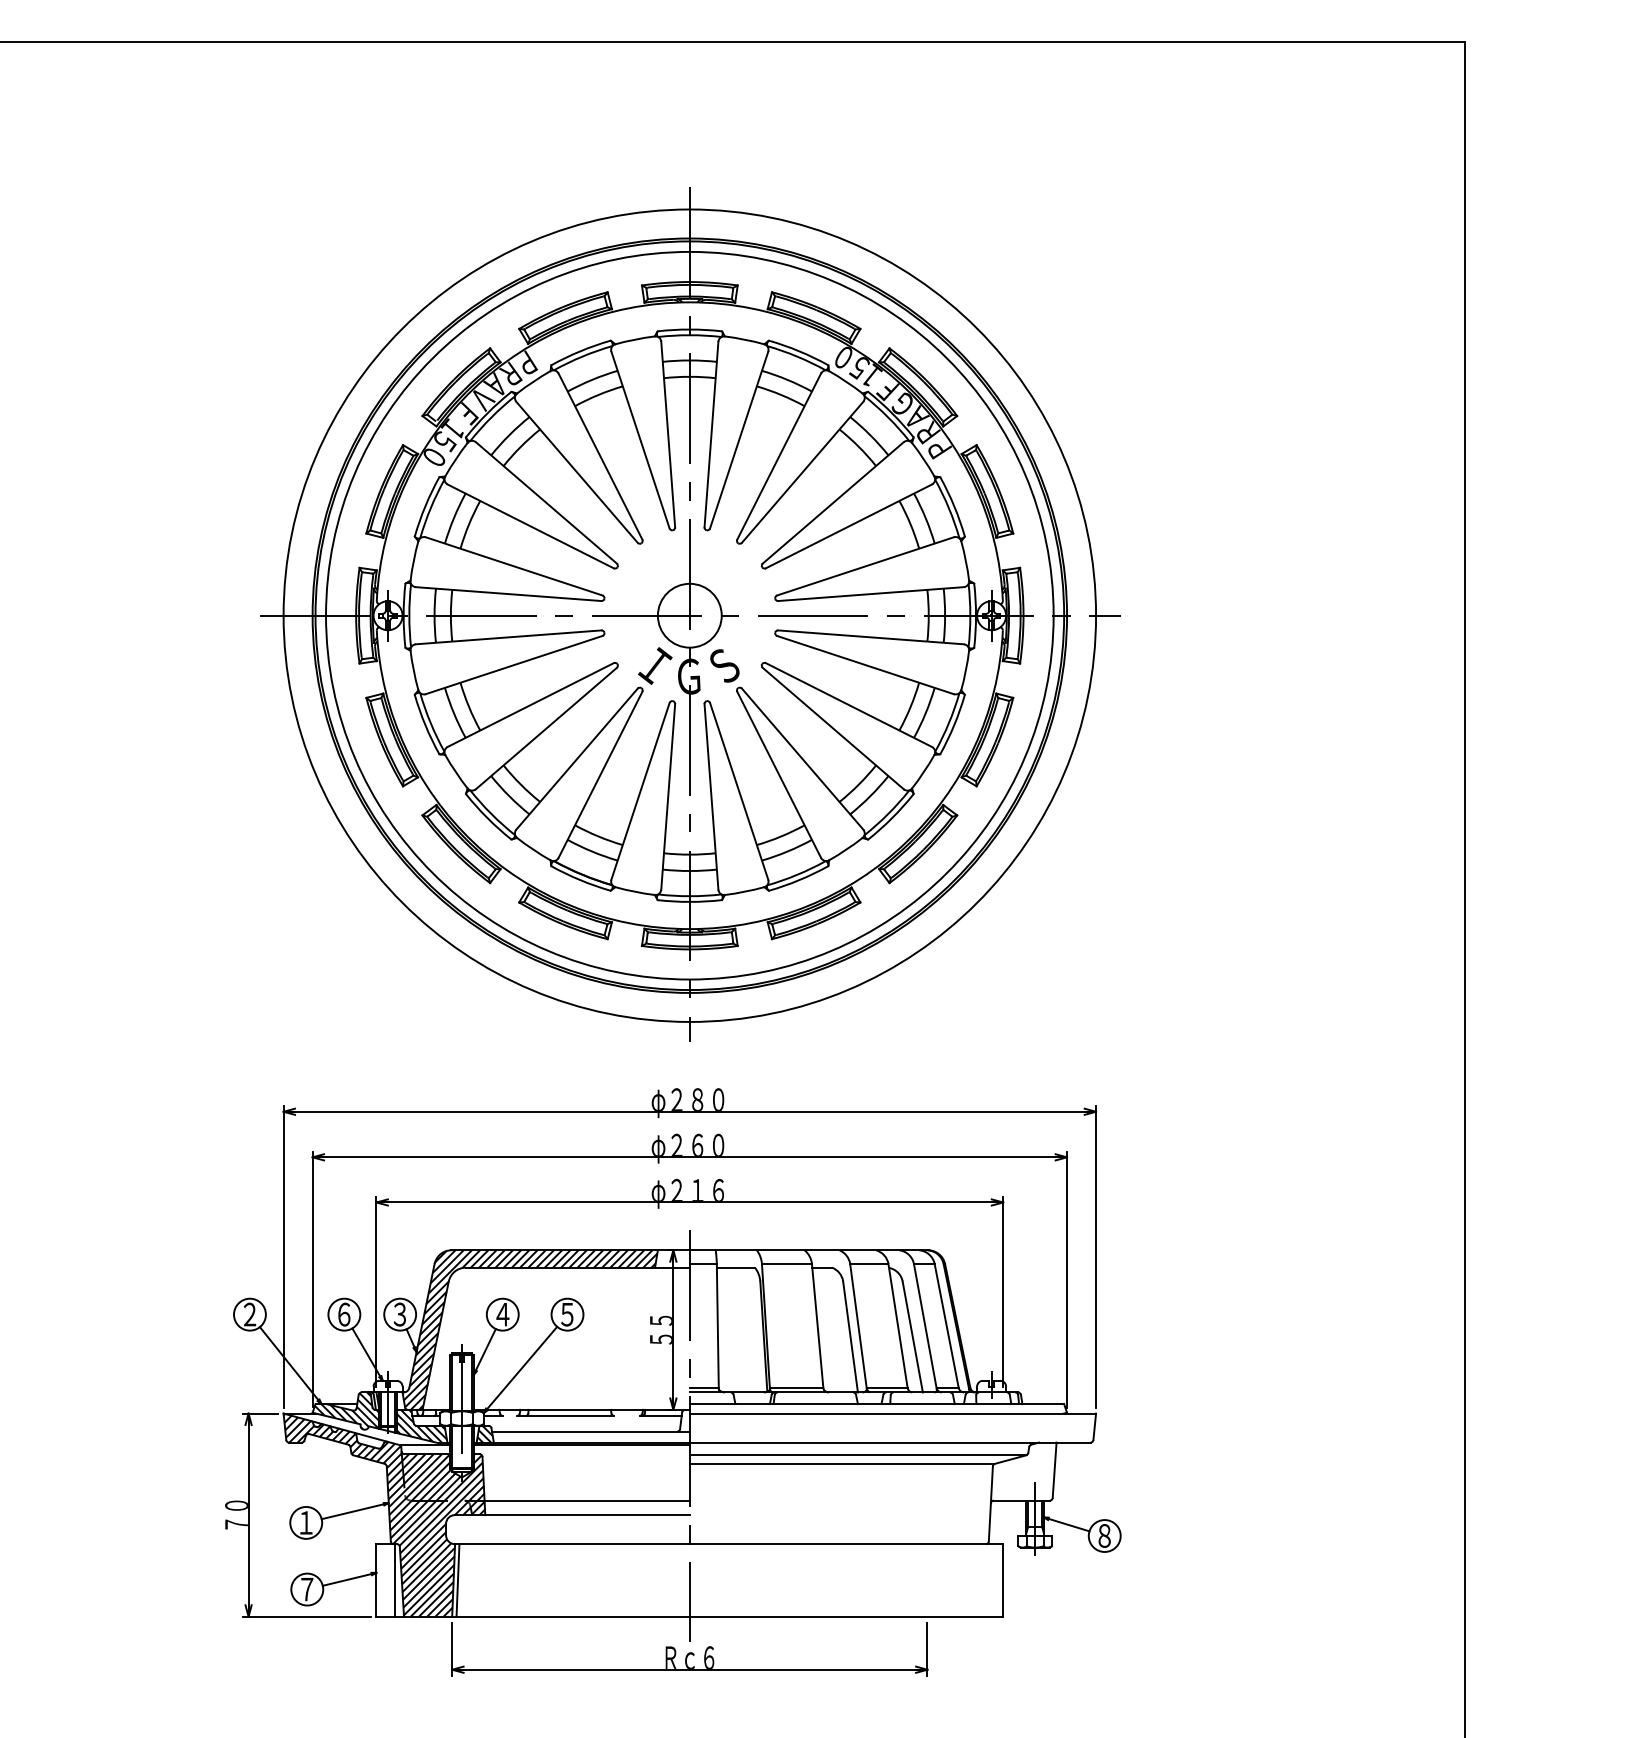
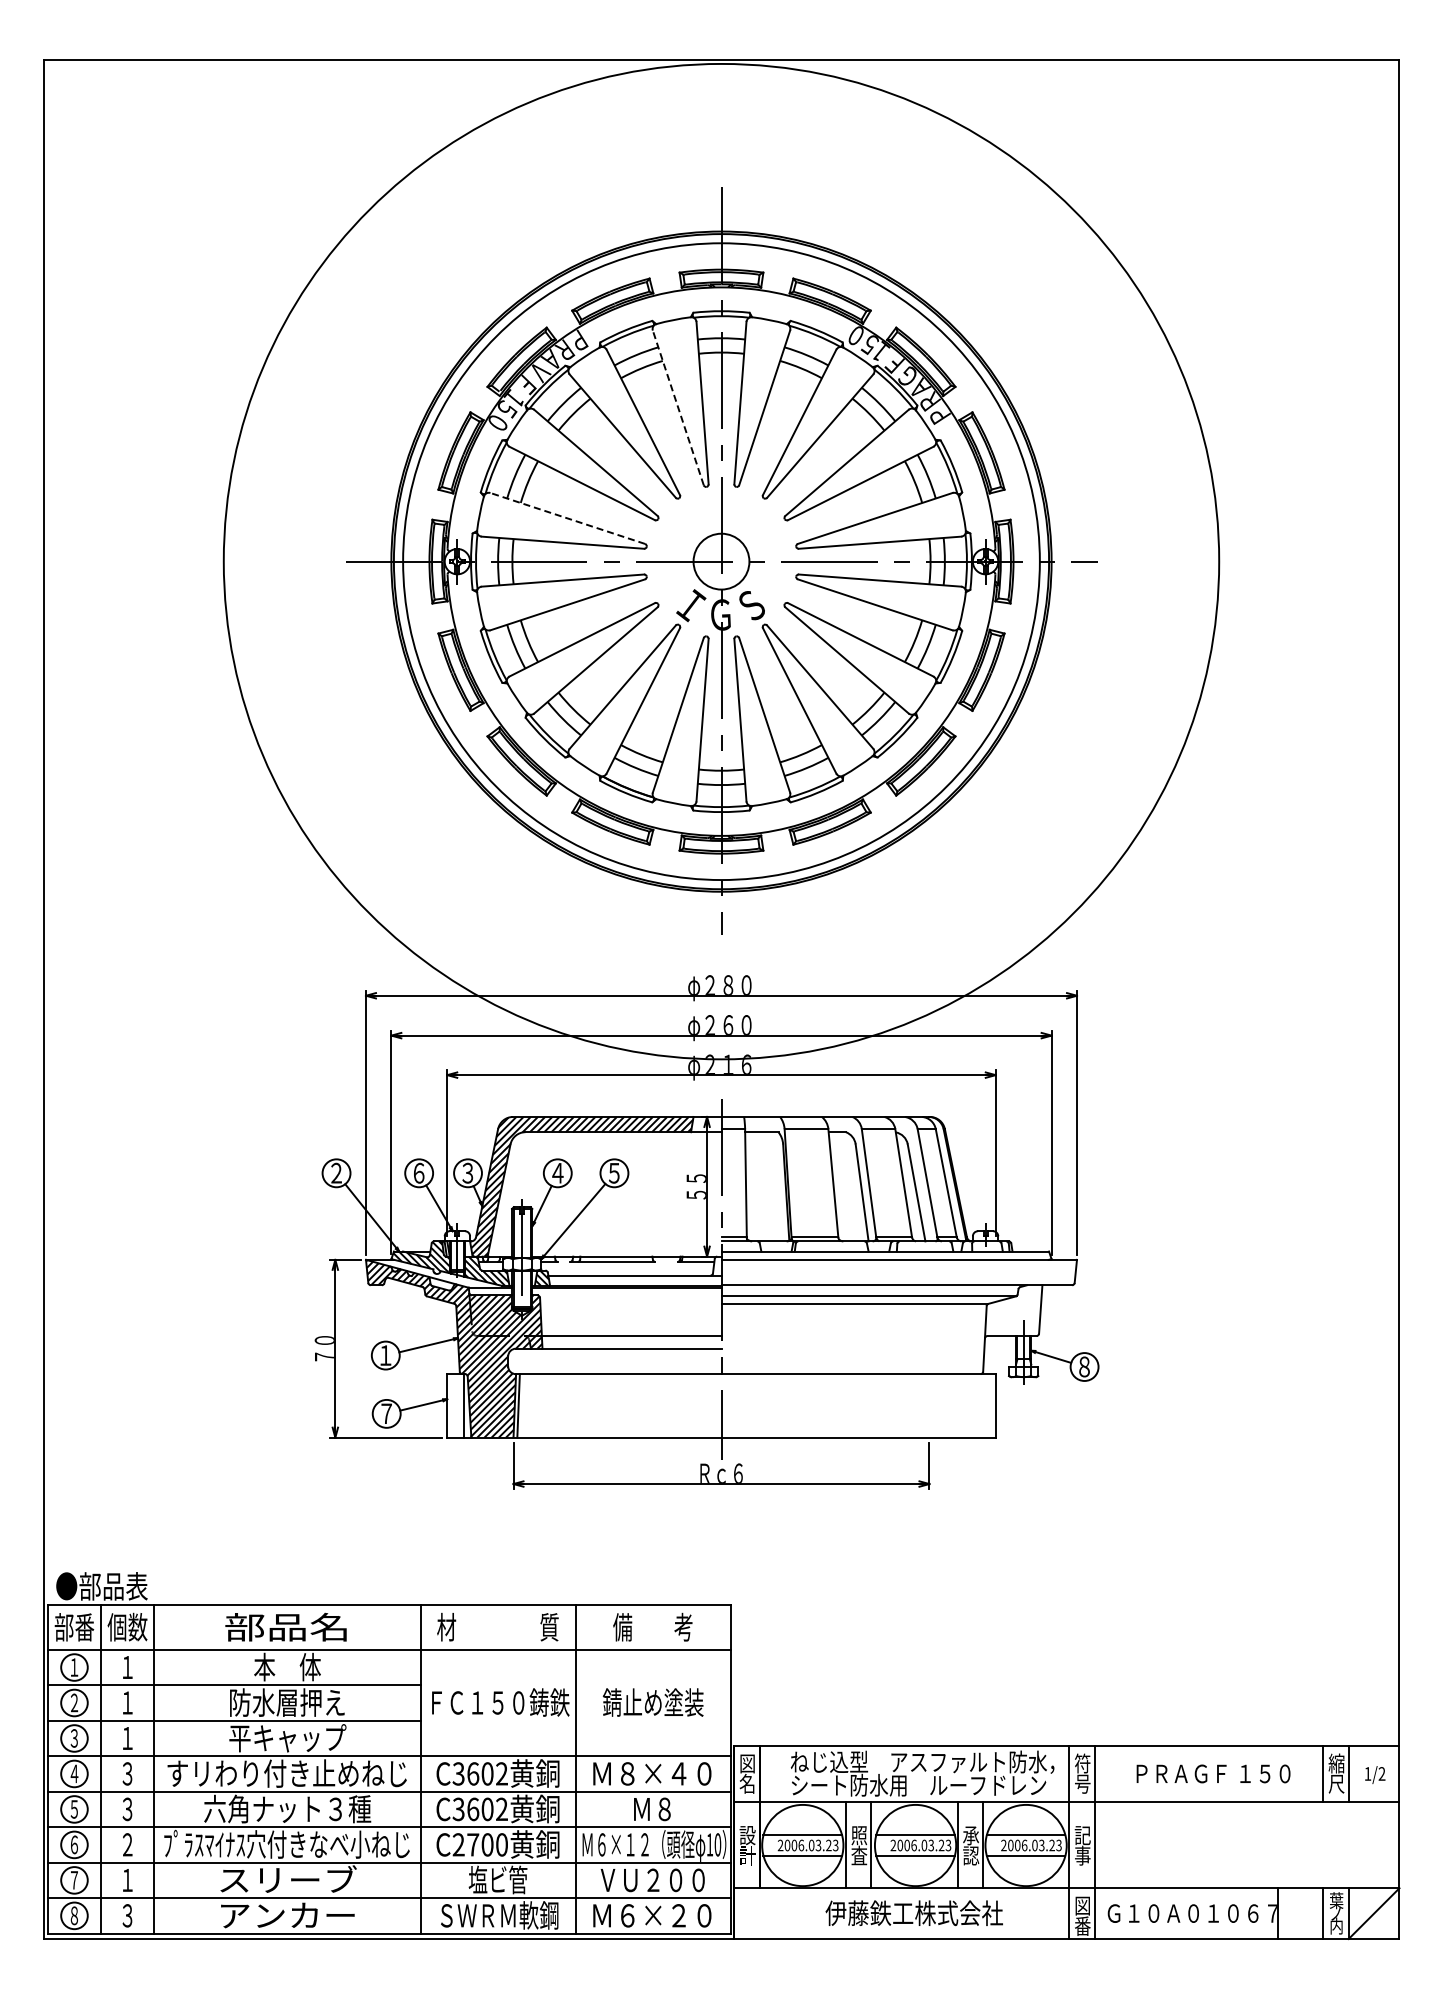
line: (640, 439) -> (678, 407), solid -> dashed
line: (513, 566) -> (567, 518), solid -> dashed
circle: (689, 615) -> (721, 561), size x1.4

